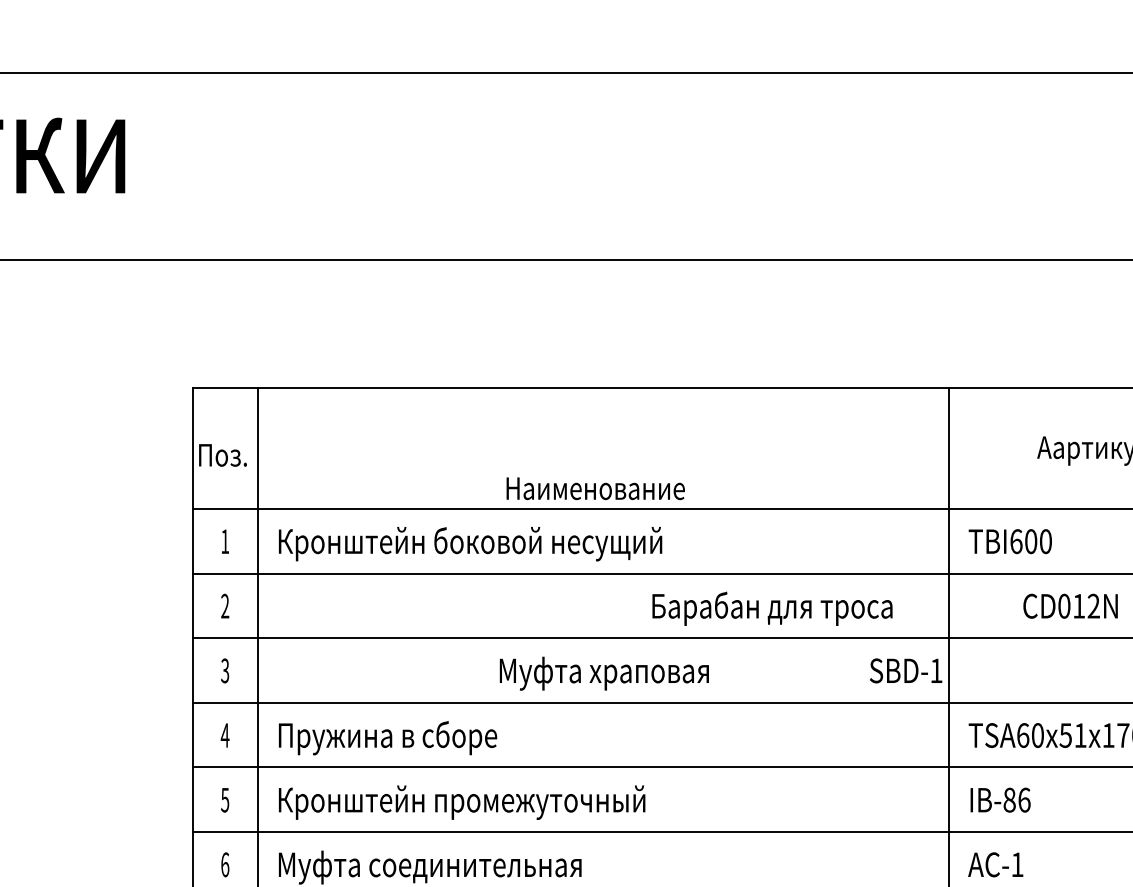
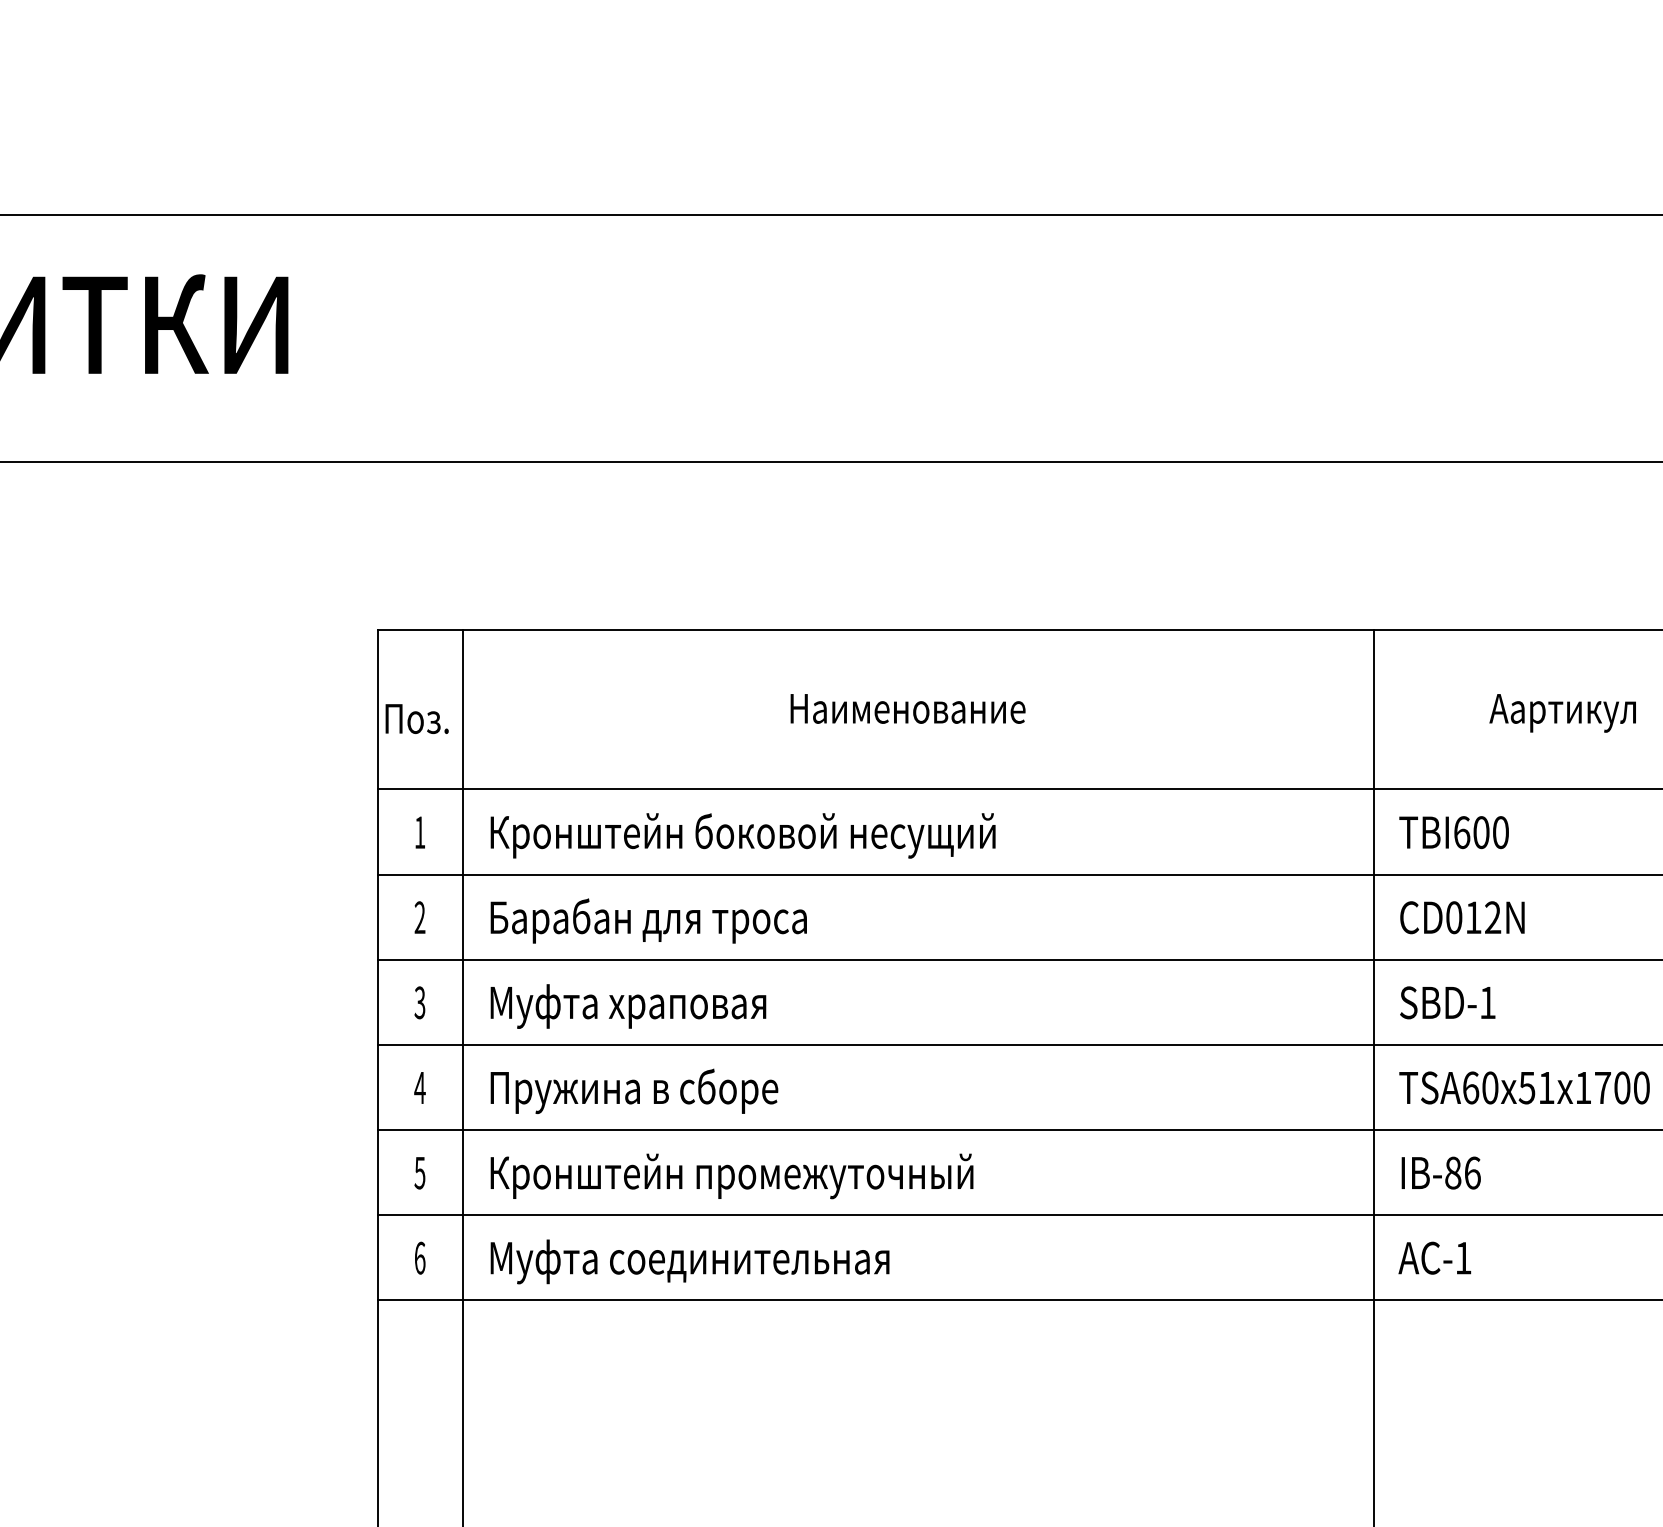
text: (595, 488) -> (907, 708), moved
text: (1070, 606) -> (1462, 917), moved
text: (772, 608) -> (648, 920), moved
text: (905, 670) -> (1447, 1002), moved
text: (604, 673) -> (628, 1006), moved

